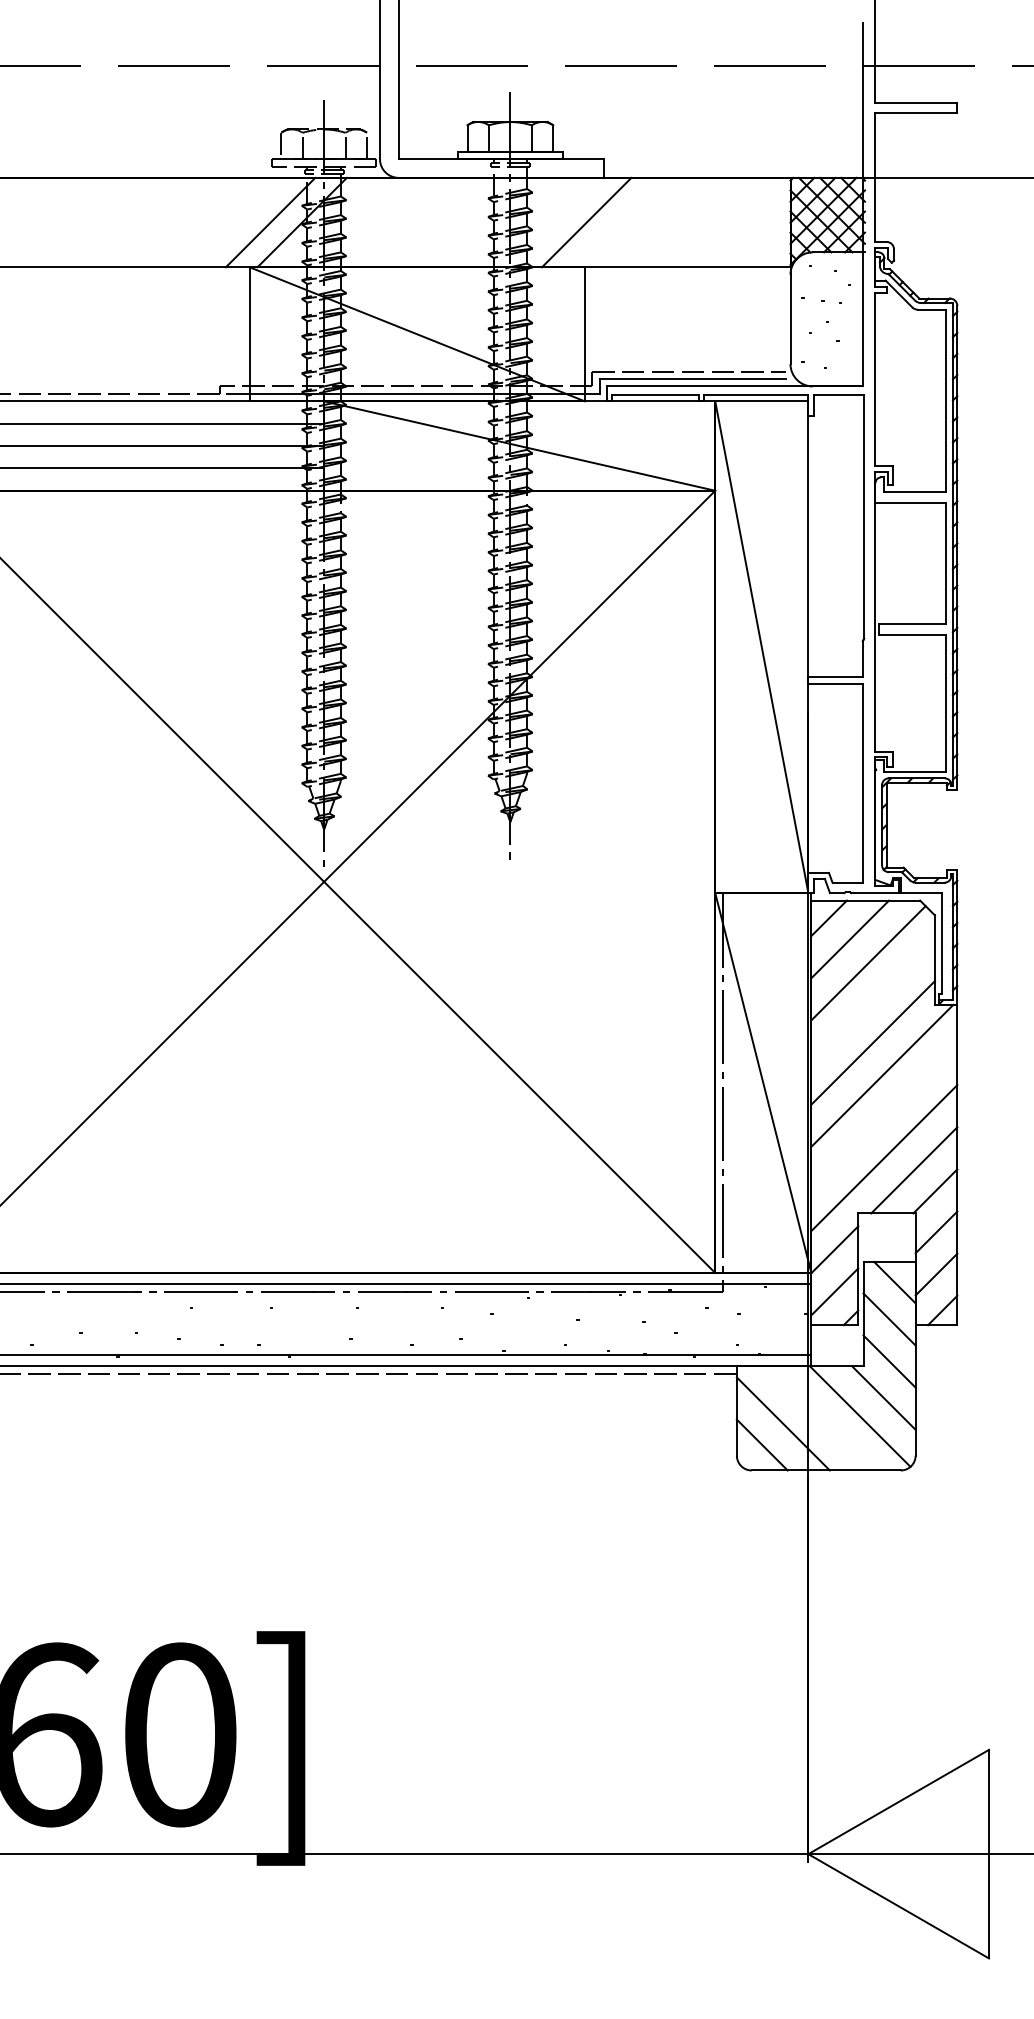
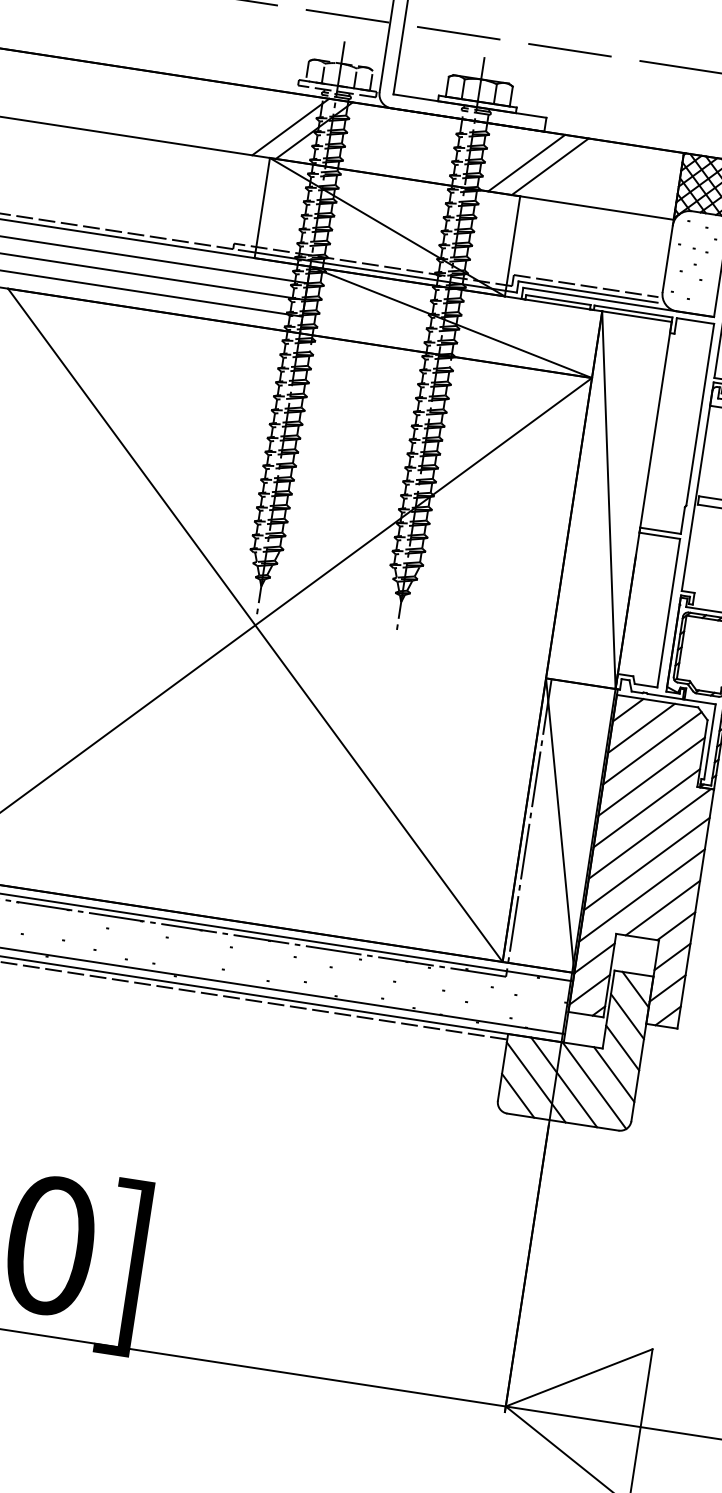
line: (618, 222) -> (550, 166), added
line: (873, 1000) -> (651, 776), added
line: (884, 1115) -> (646, 863), added
line: (819, 1418) -> (563, 1082), added

